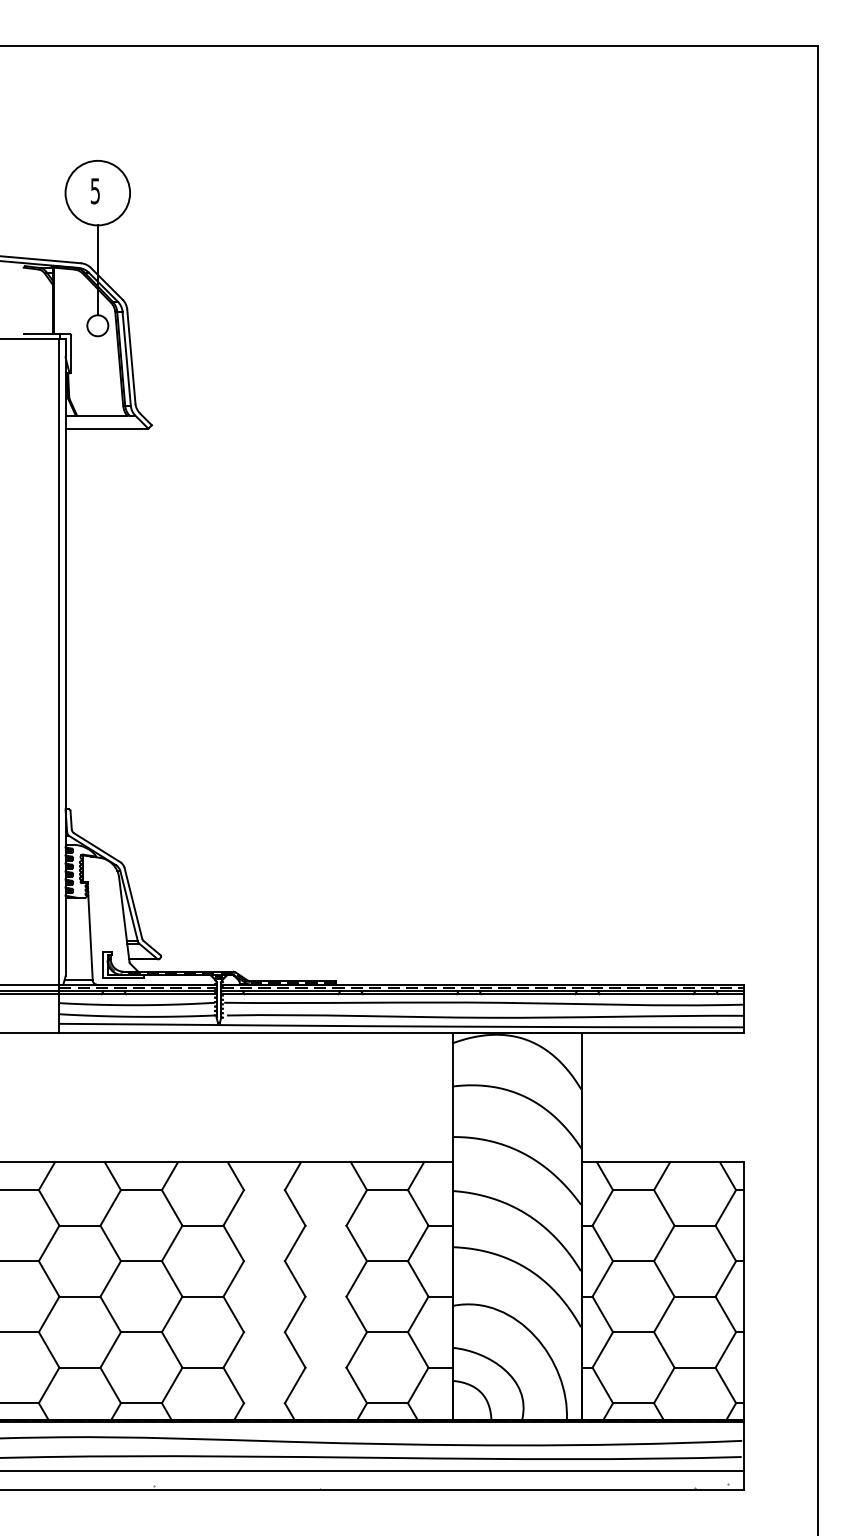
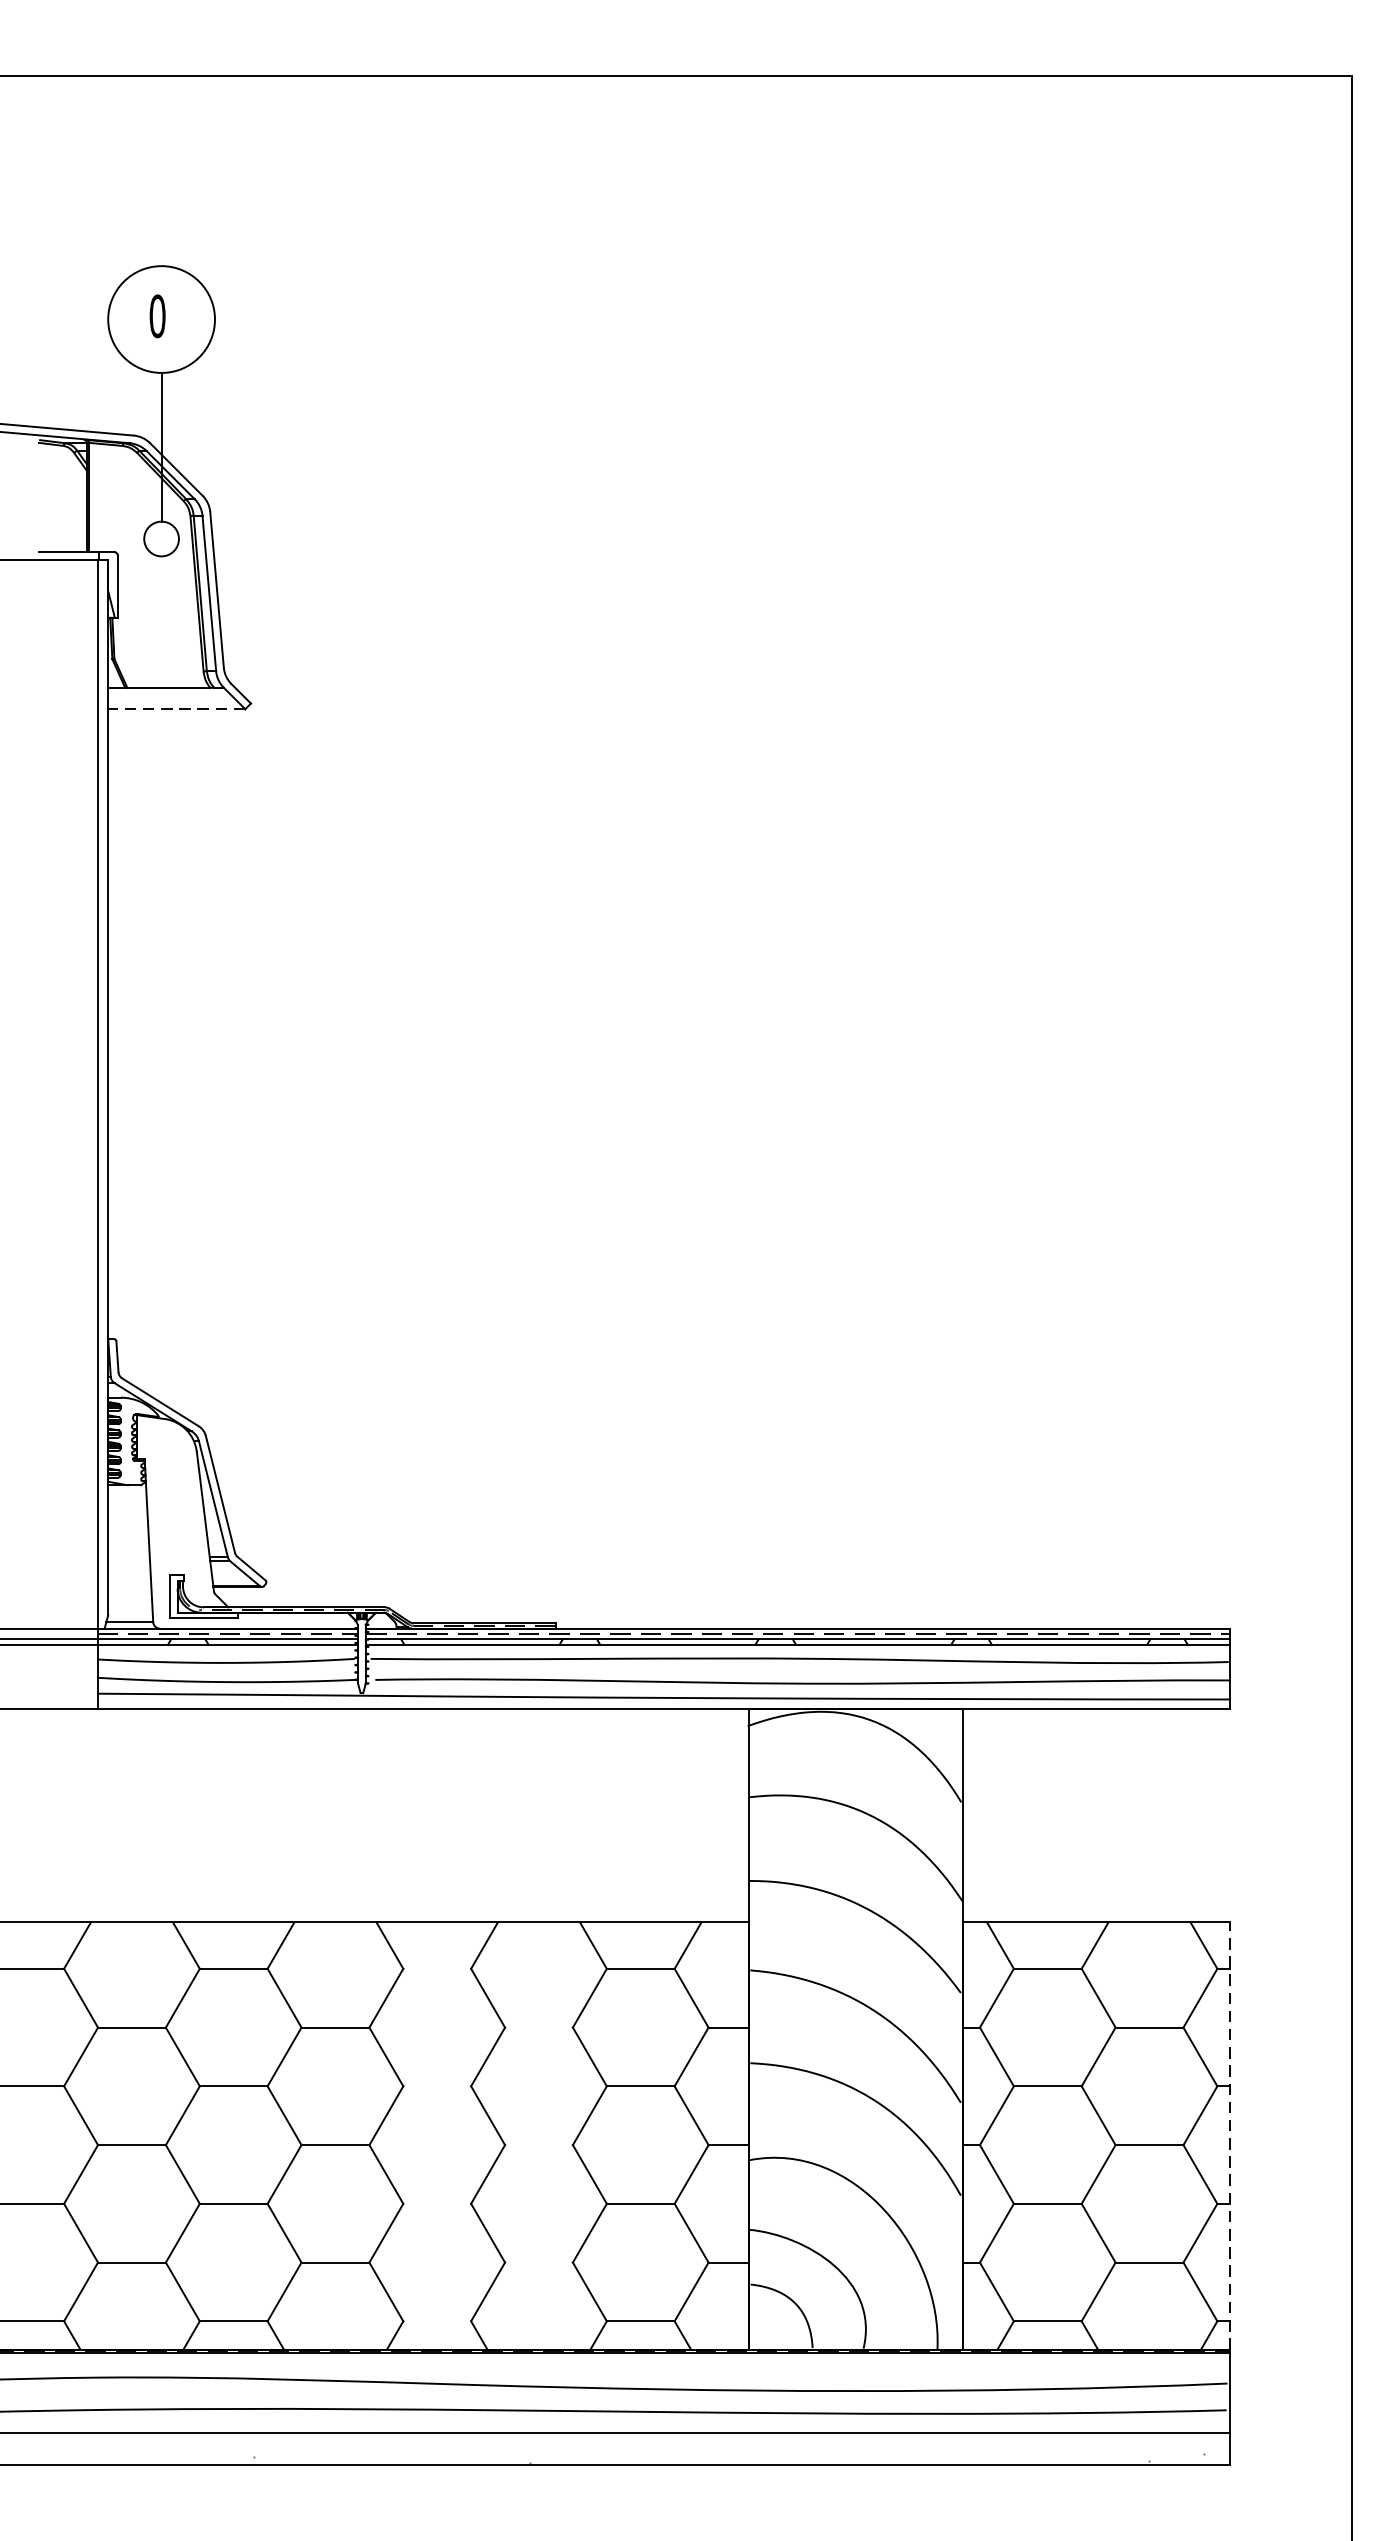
text: (95, 191) -> (157, 316), 5 -> 0
line: (106, 428) -> (175, 708), solid -> dashed
line: (743, 1290) -> (1229, 2134), solid -> dashed

